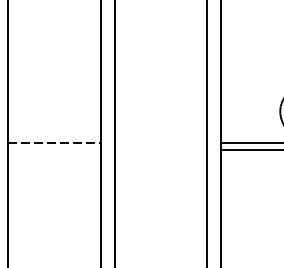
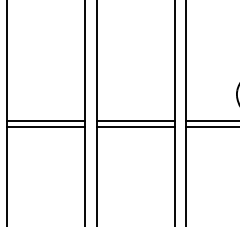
line: (55, 143) -> (46, 121), dashed -> solid
line: (160, 143) -> (135, 121), added
line: (55, 150) -> (46, 127), added
line: (160, 150) -> (135, 127), added

